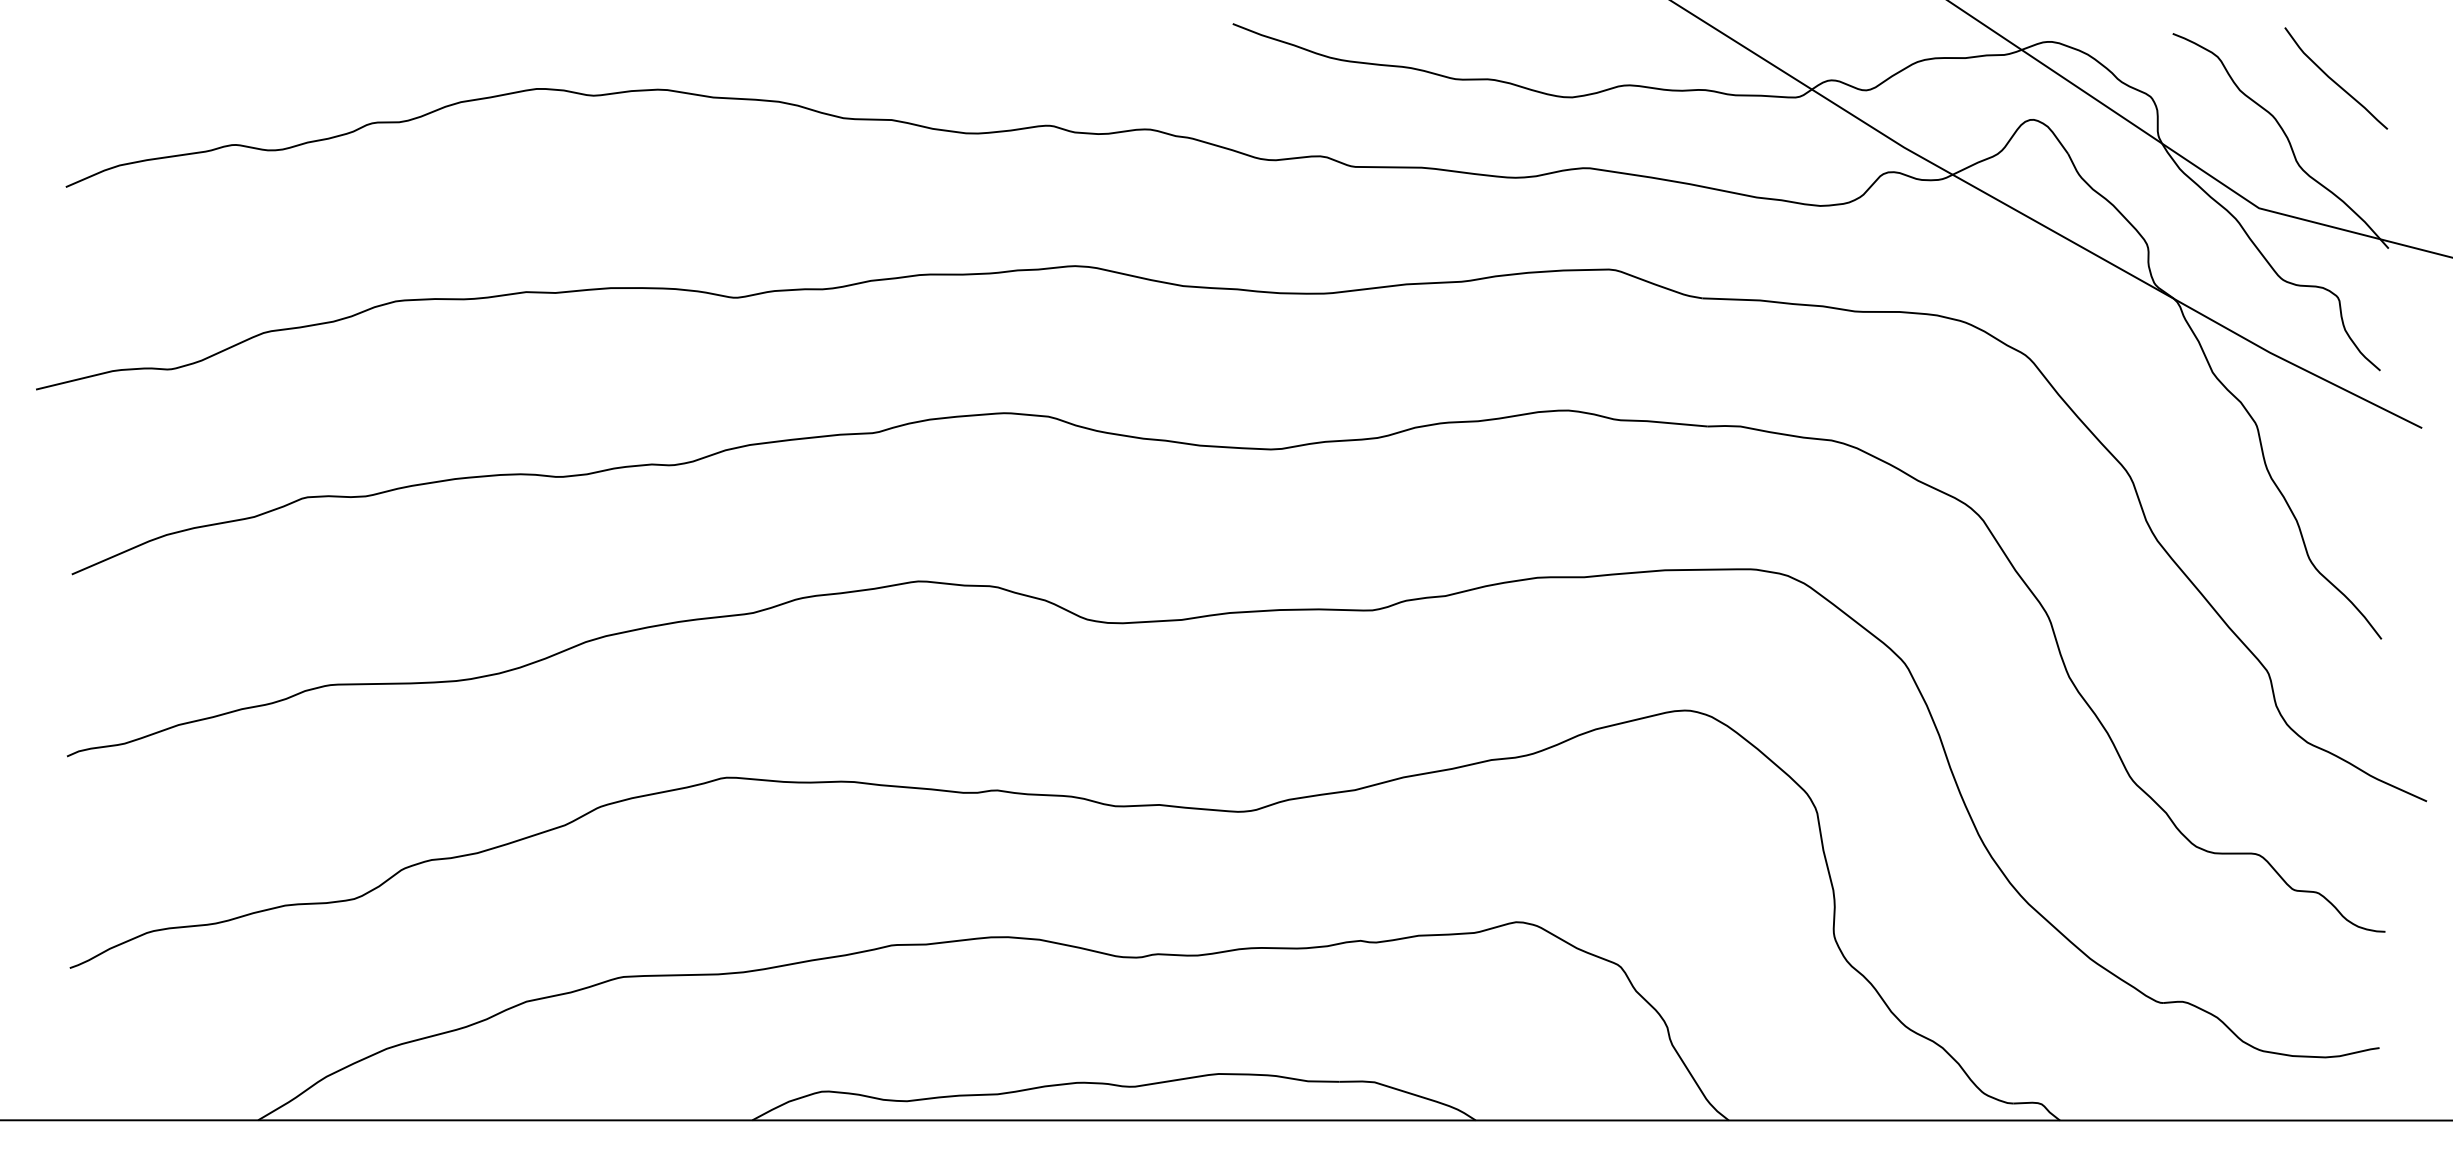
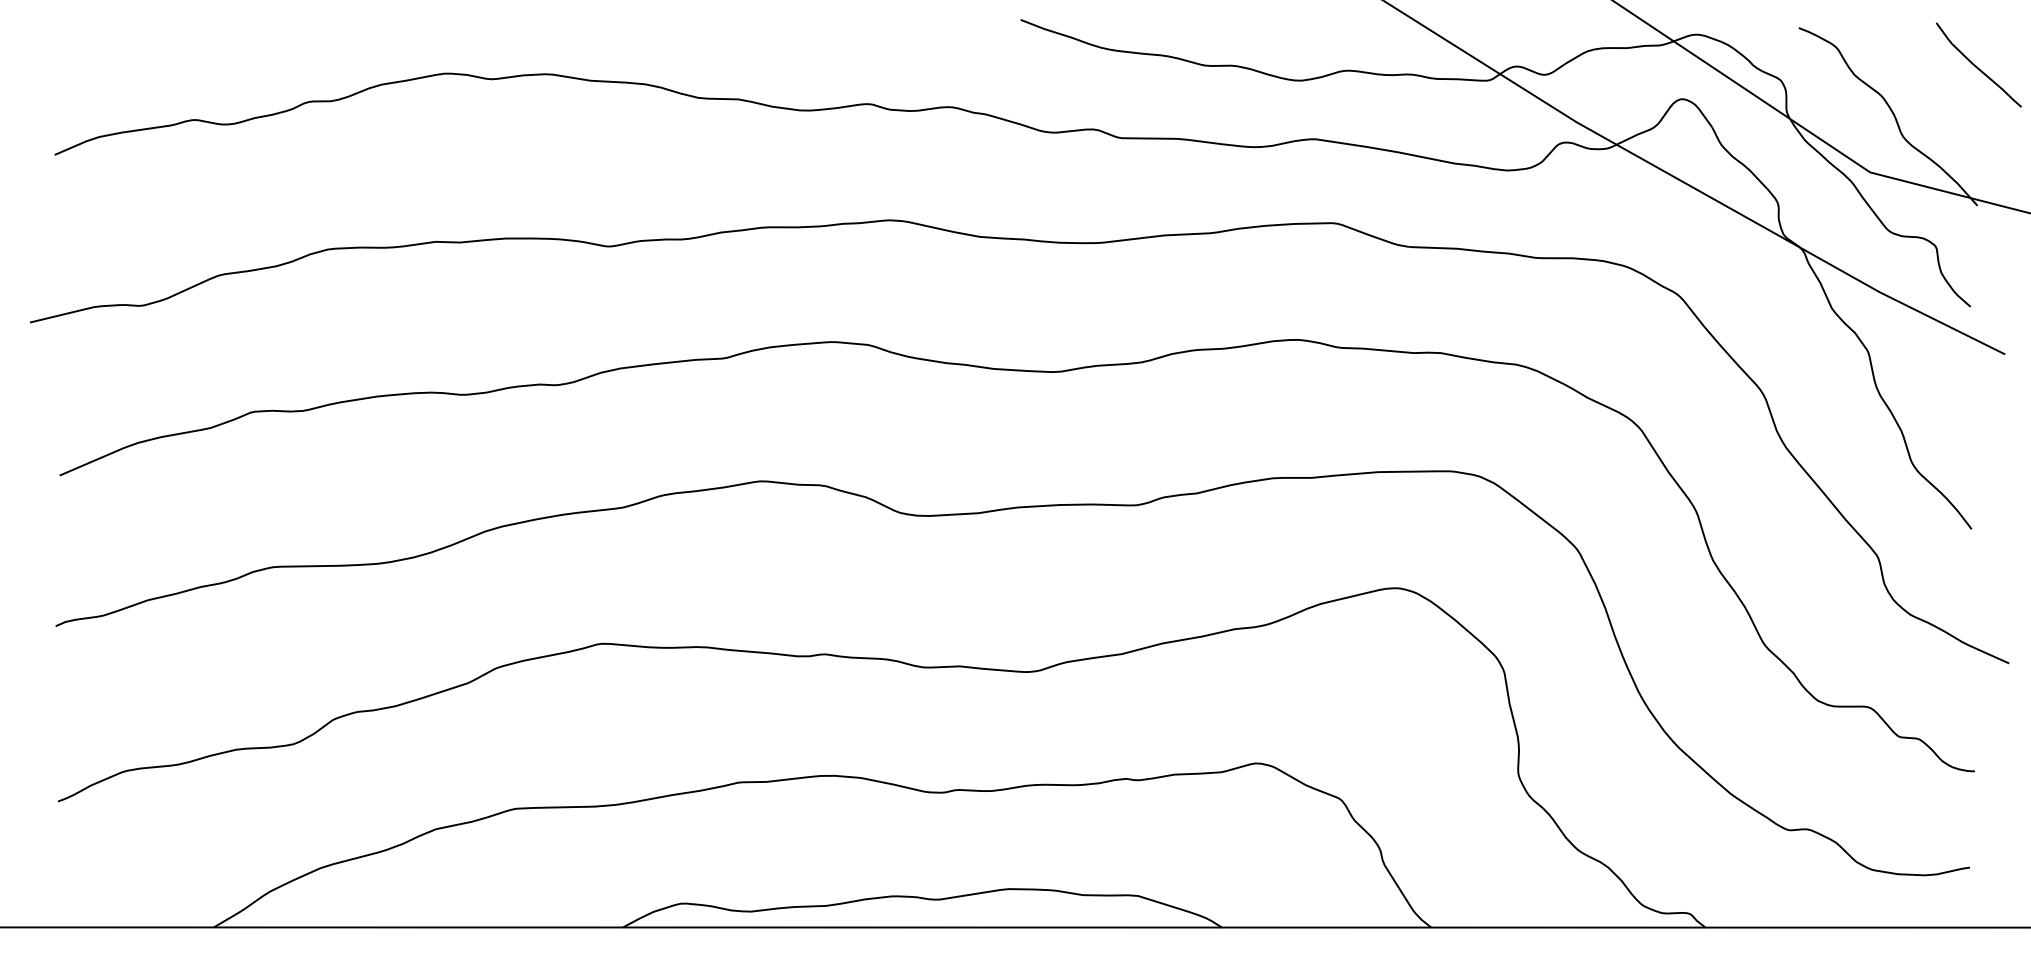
curve: (2334, 80) -> (1977, 66), moved

